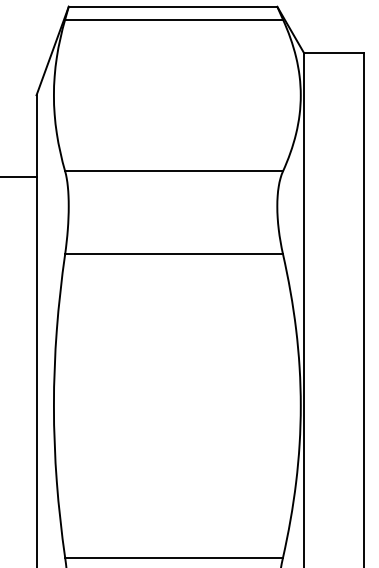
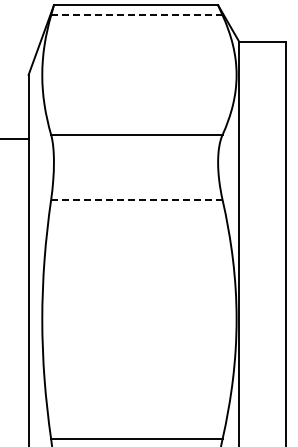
line: (173, 19) -> (136, 15), solid -> dashed
line: (173, 254) -> (136, 200), solid -> dashed

